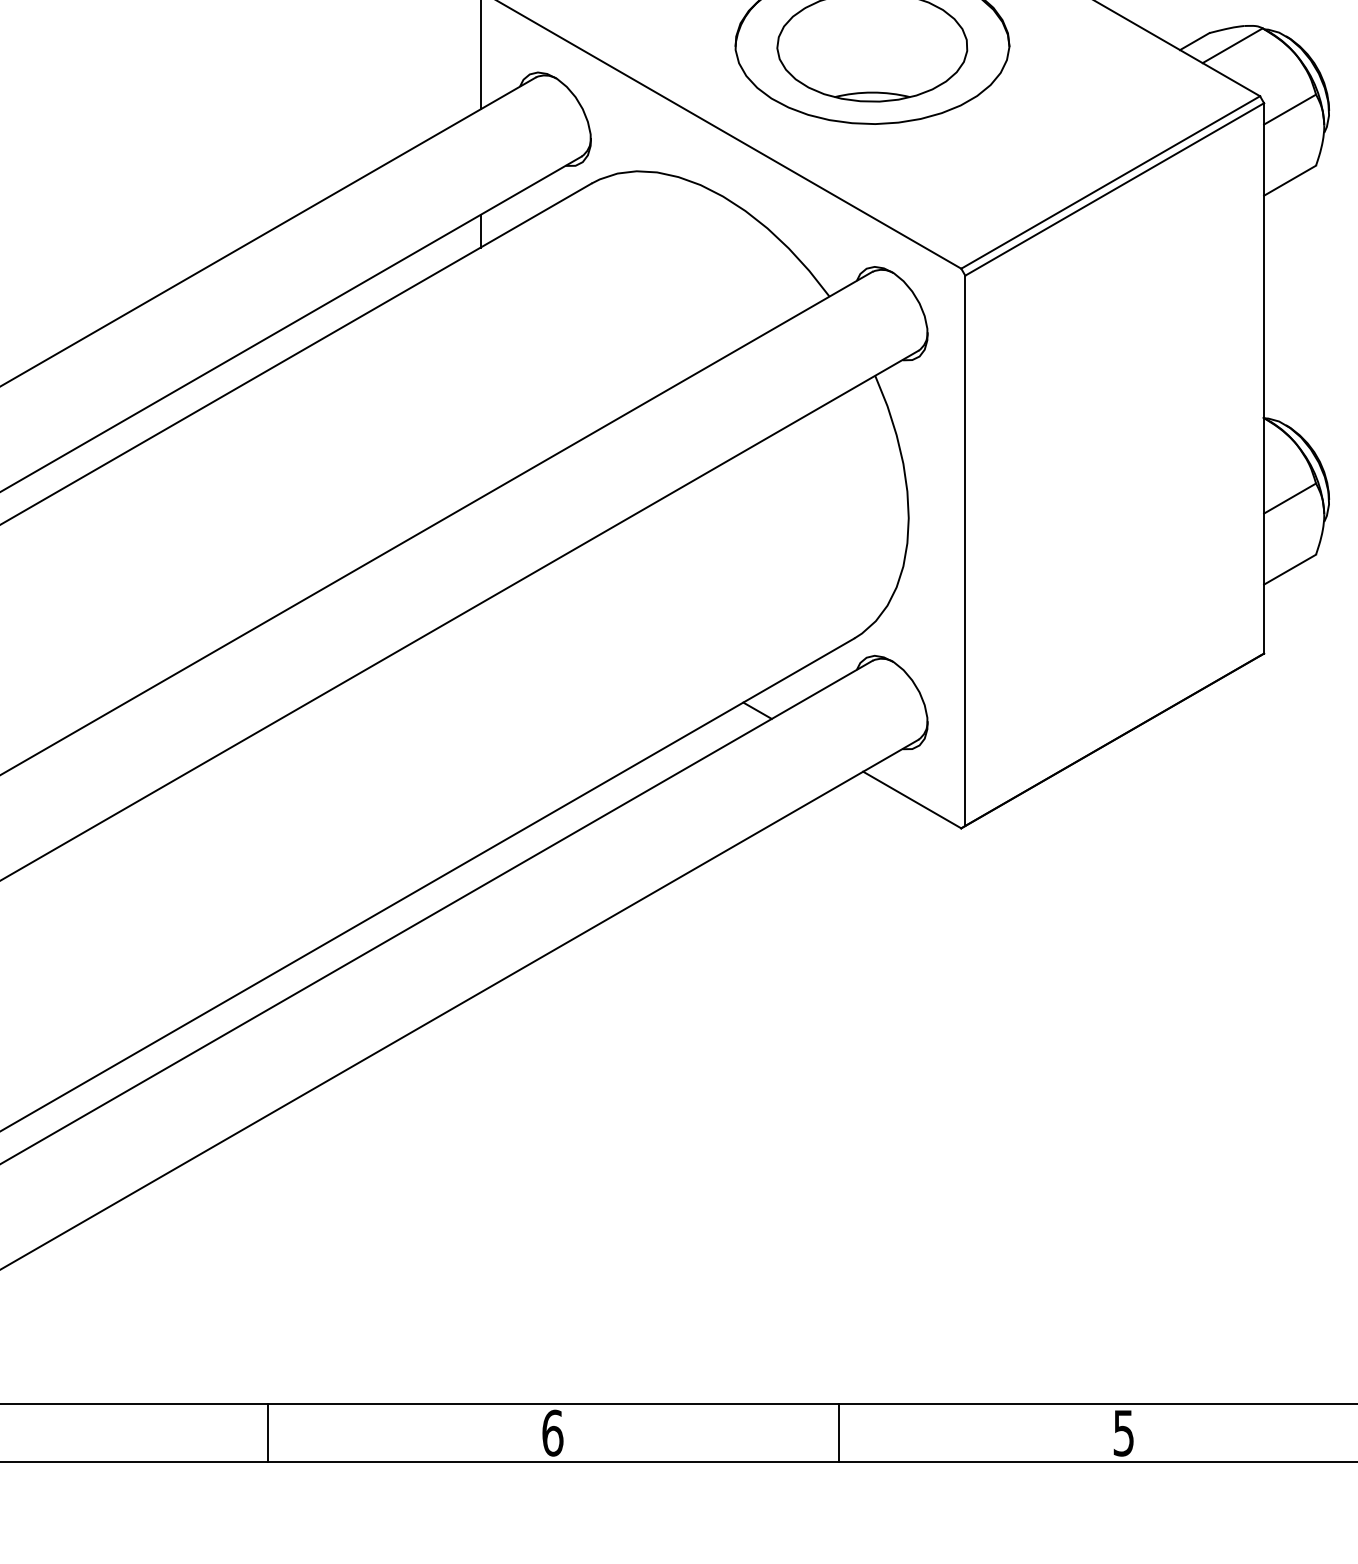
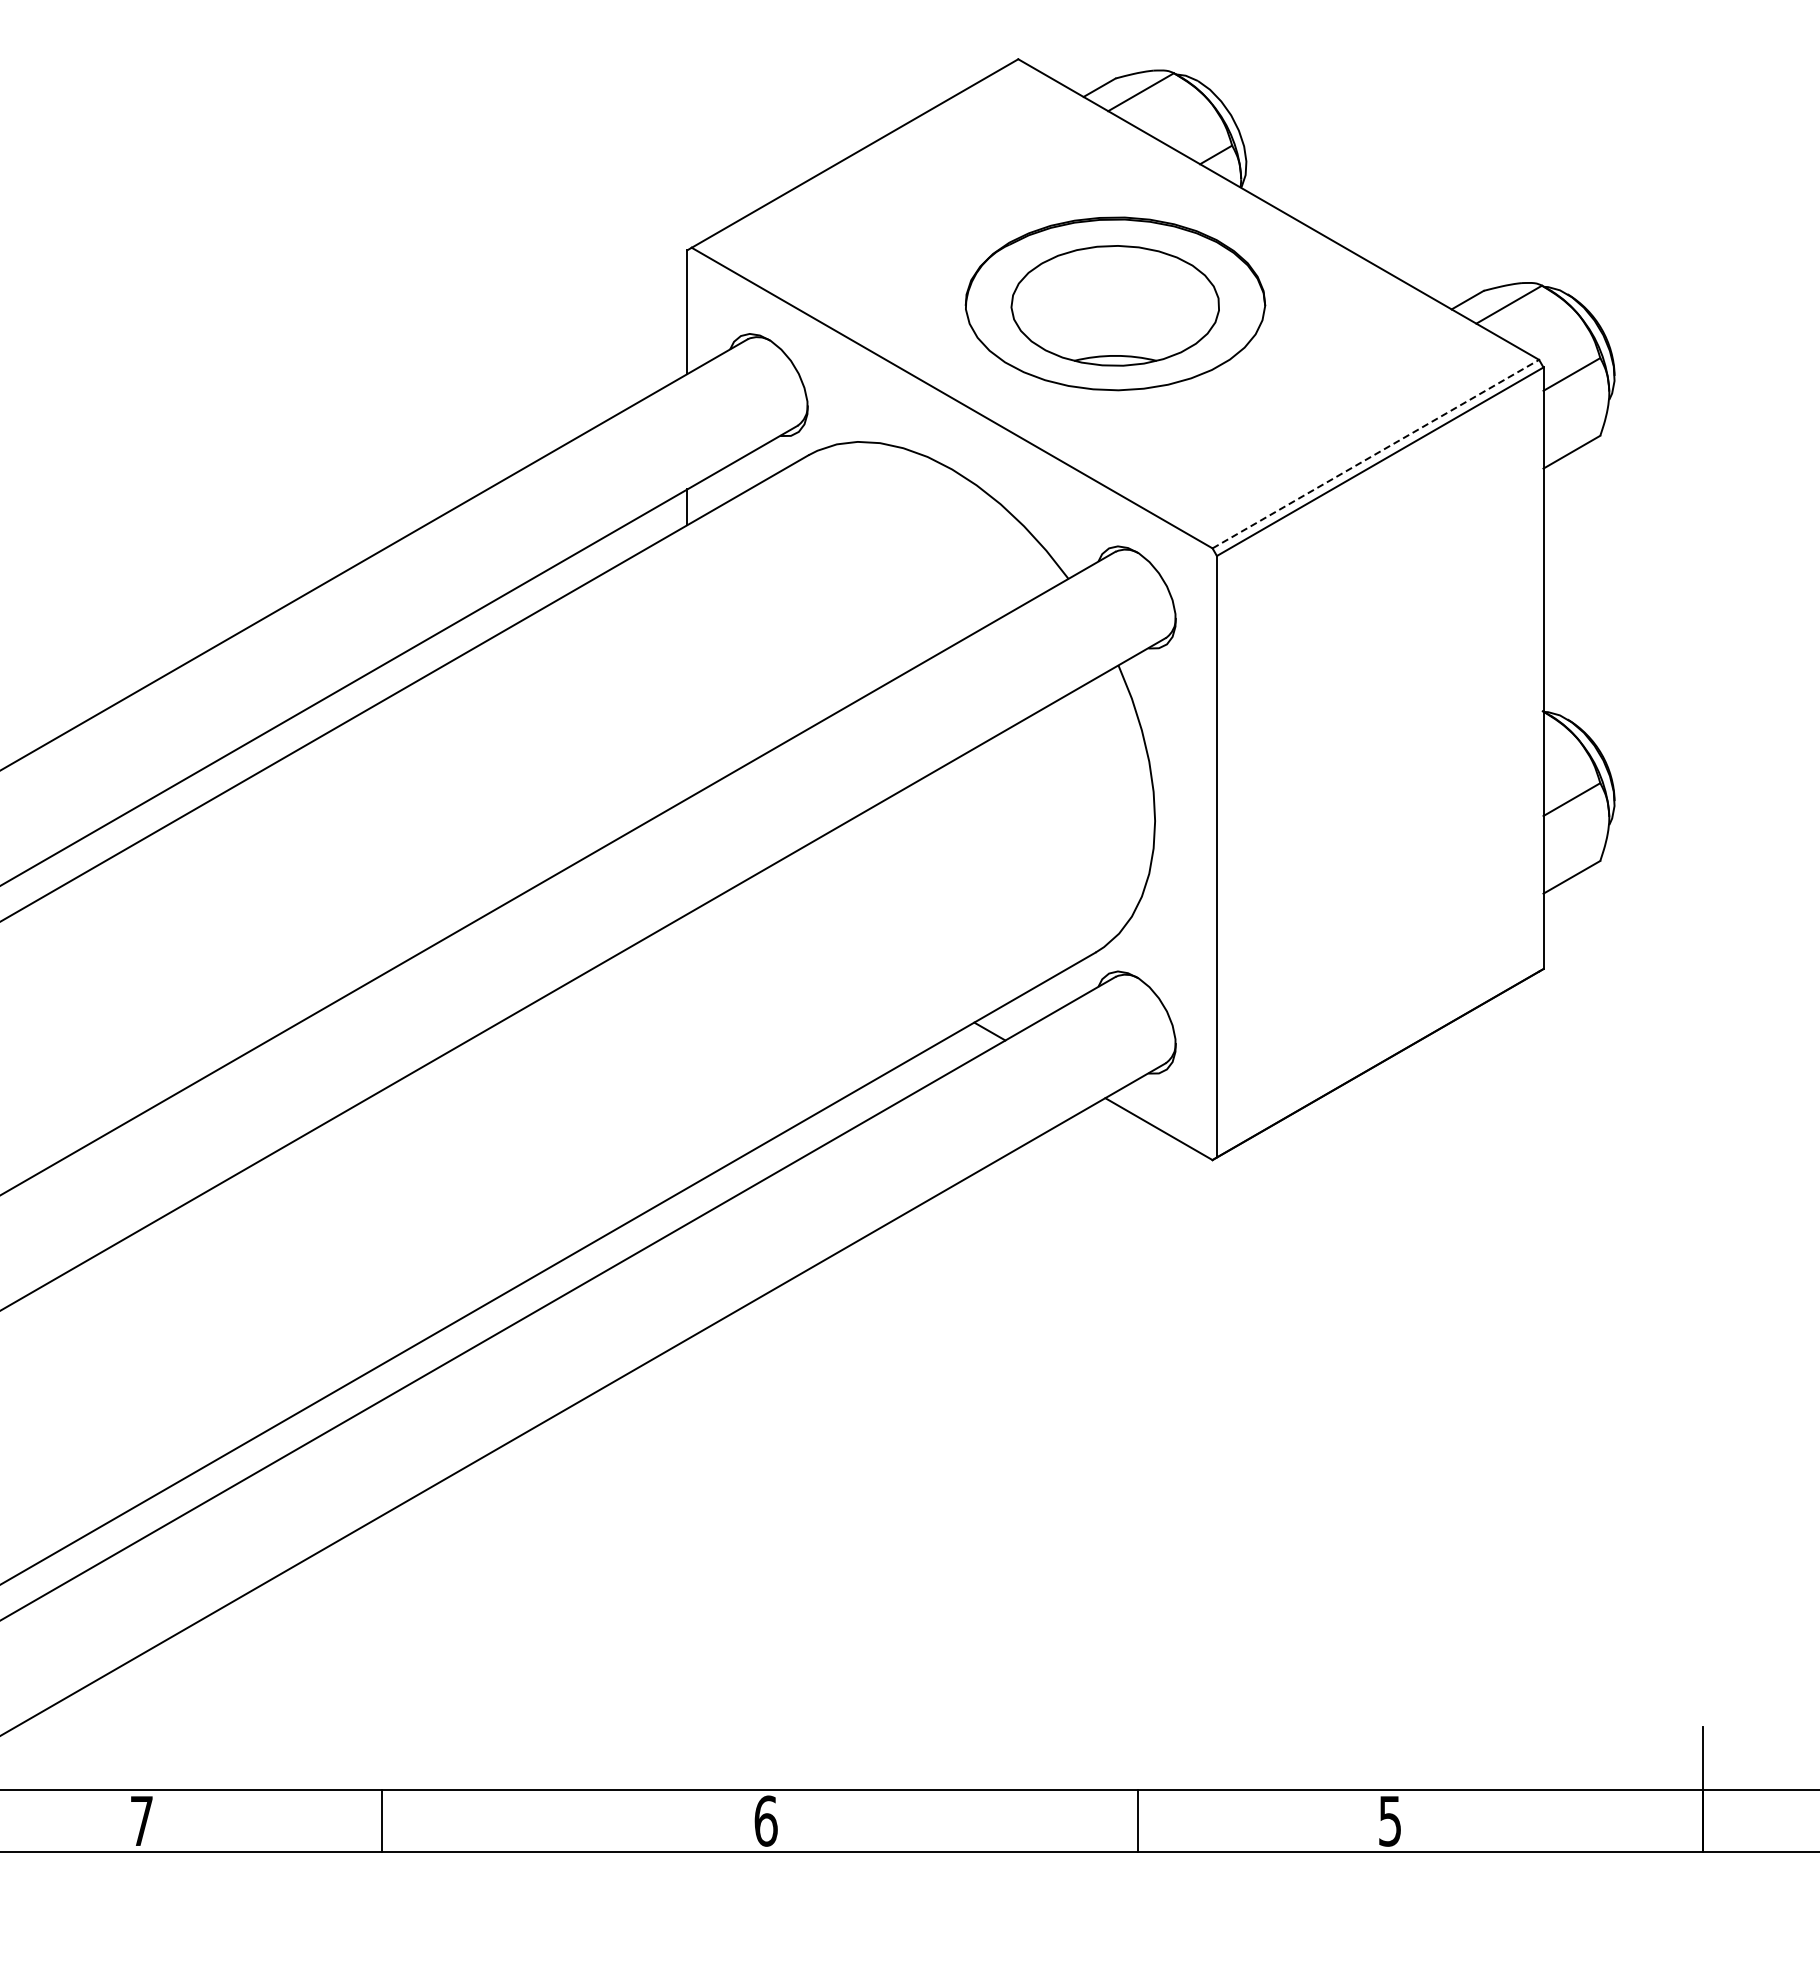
line: (1110, 182) -> (1375, 454), solid -> dashed
line: (267, 1432) -> (381, 1820), moved
line: (838, 1432) -> (1137, 1820), moved

